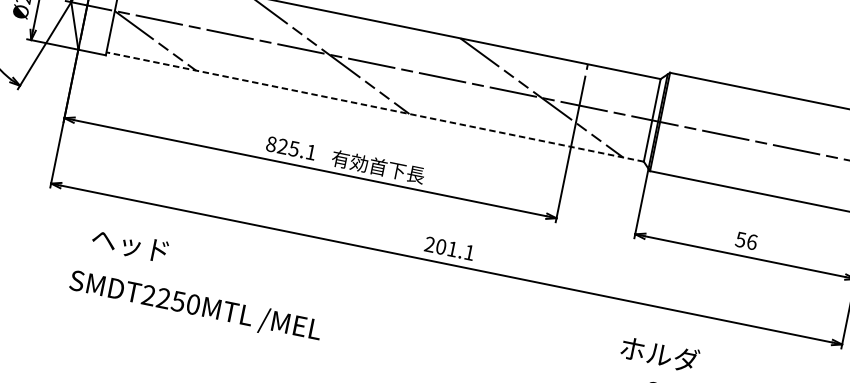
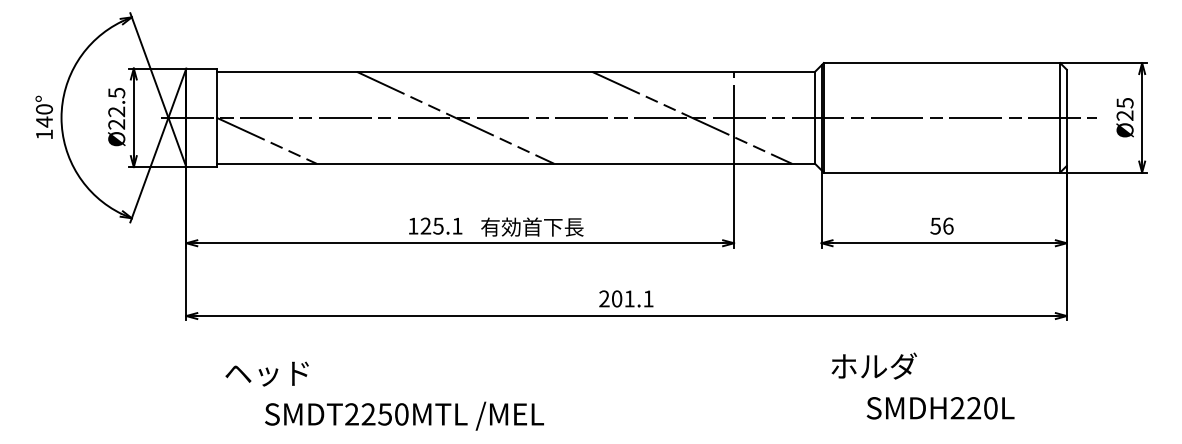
line: (374, 106) -> (515, 163), dashed -> solid
text: (271, 143) -> (413, 225), 825.1 -> 125.1
text: (129, 244) -> (266, 373), moved
text: (195, 306) -> (404, 415), moved

